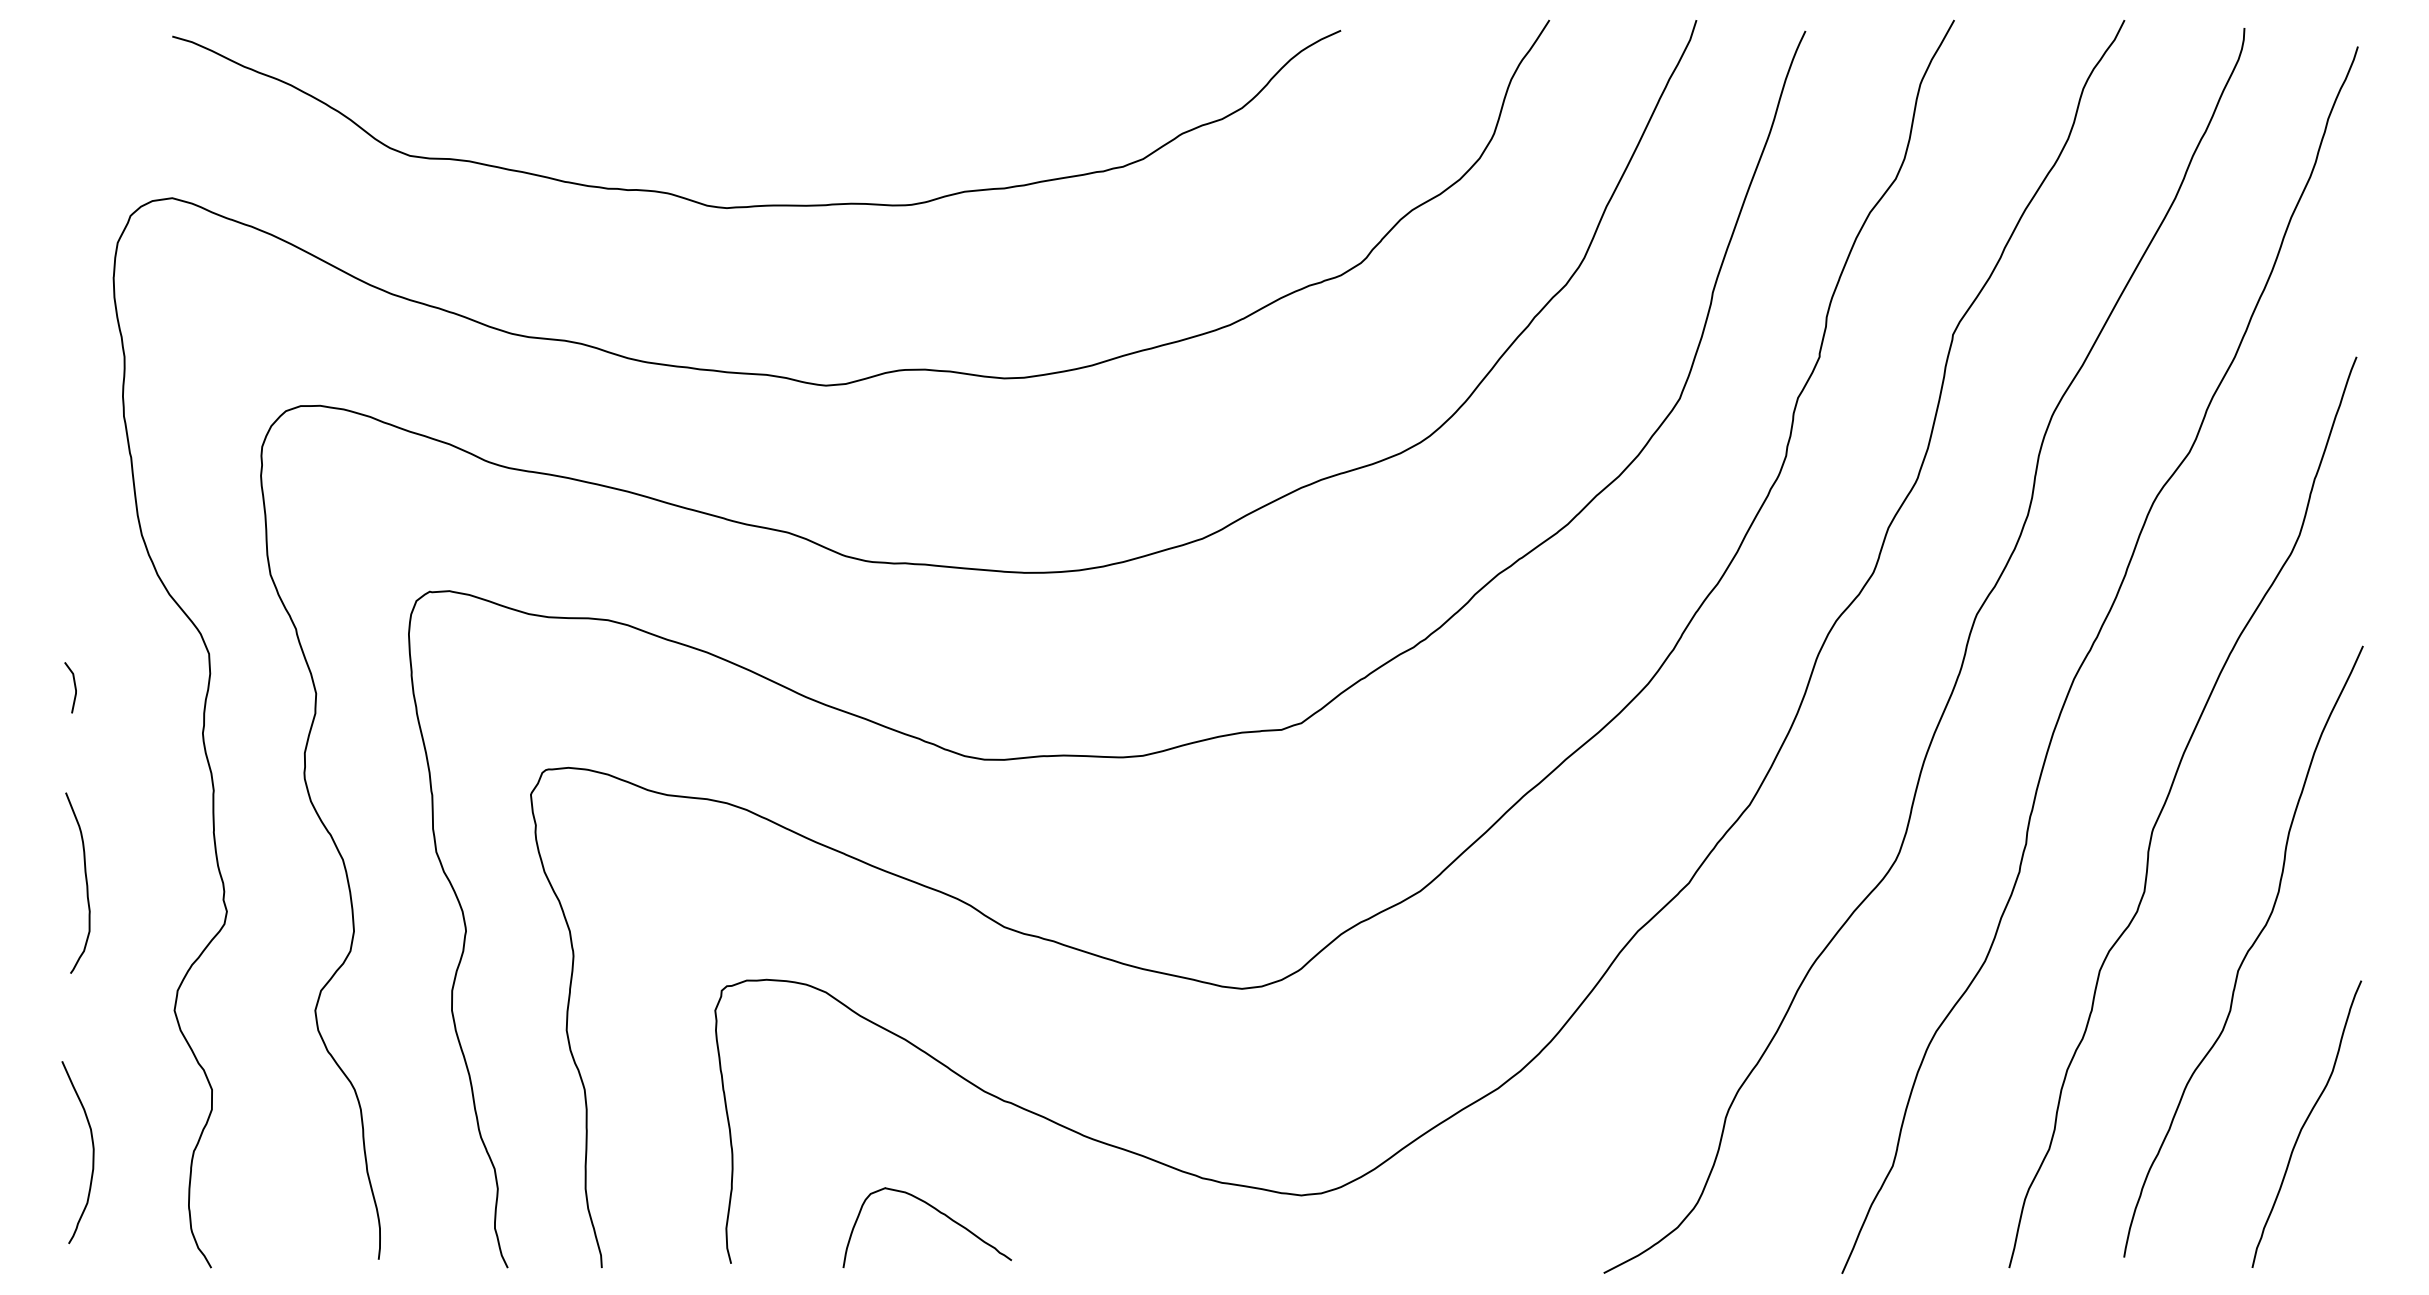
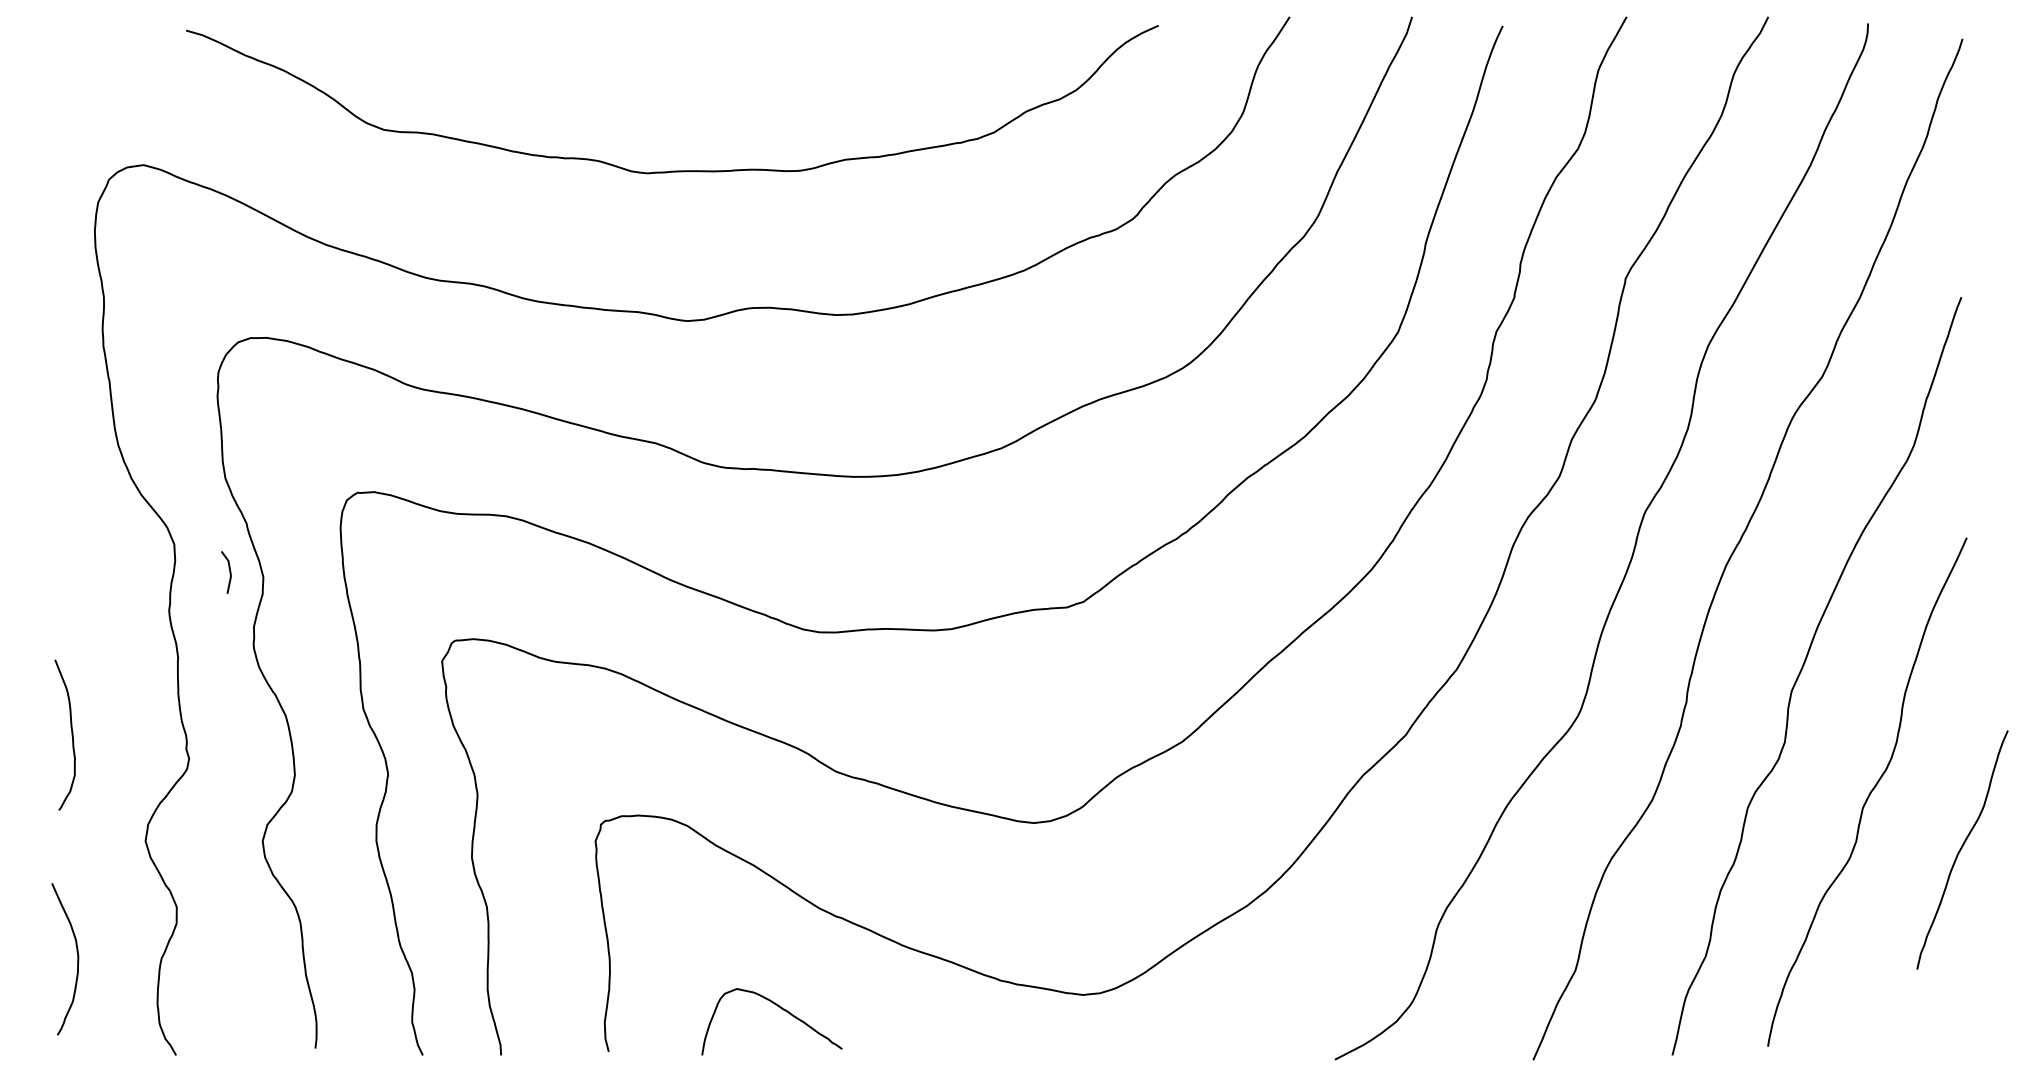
curve: (764, 204) -> (678, 170), moved
curve: (74, 687) -> (229, 572), moved
curve: (2306, 1122) -> (1962, 848), moved

